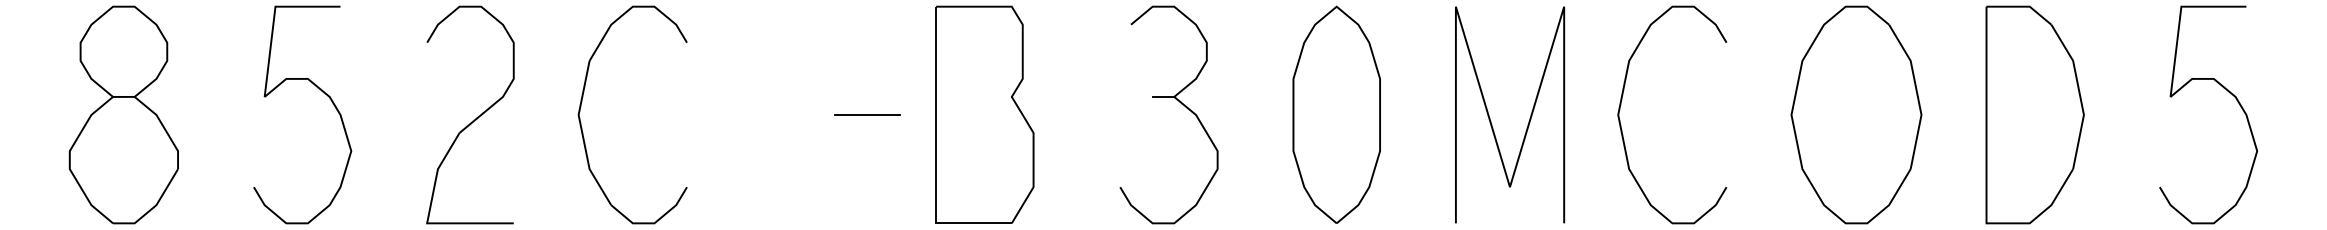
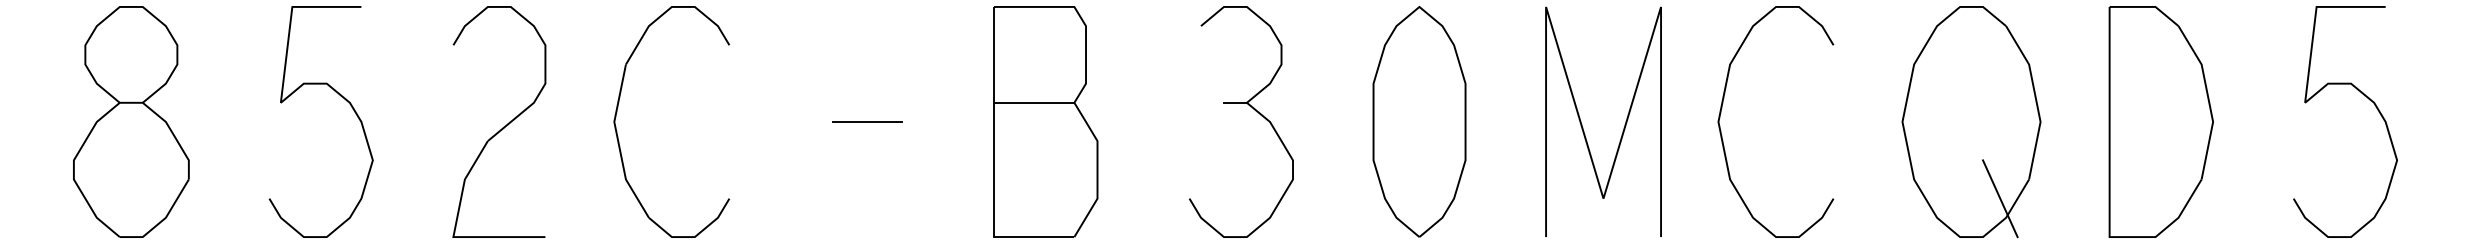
line: (973, 96) -> (1033, 102), added
line: (867, 114) -> (866, 121), moved
line: (1883, 187) -> (2000, 199), added

